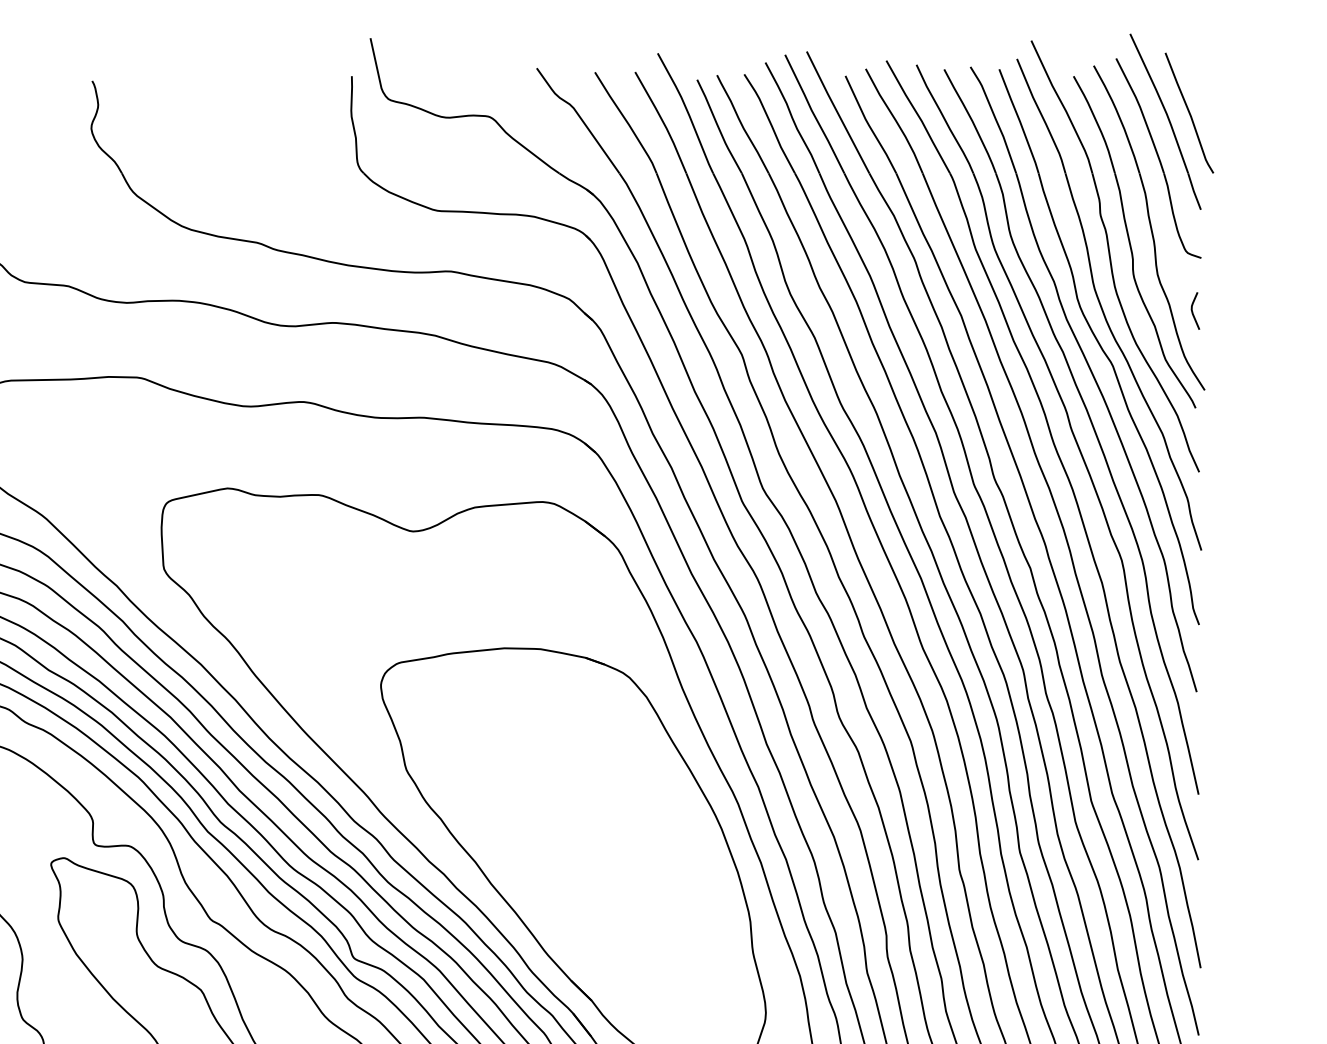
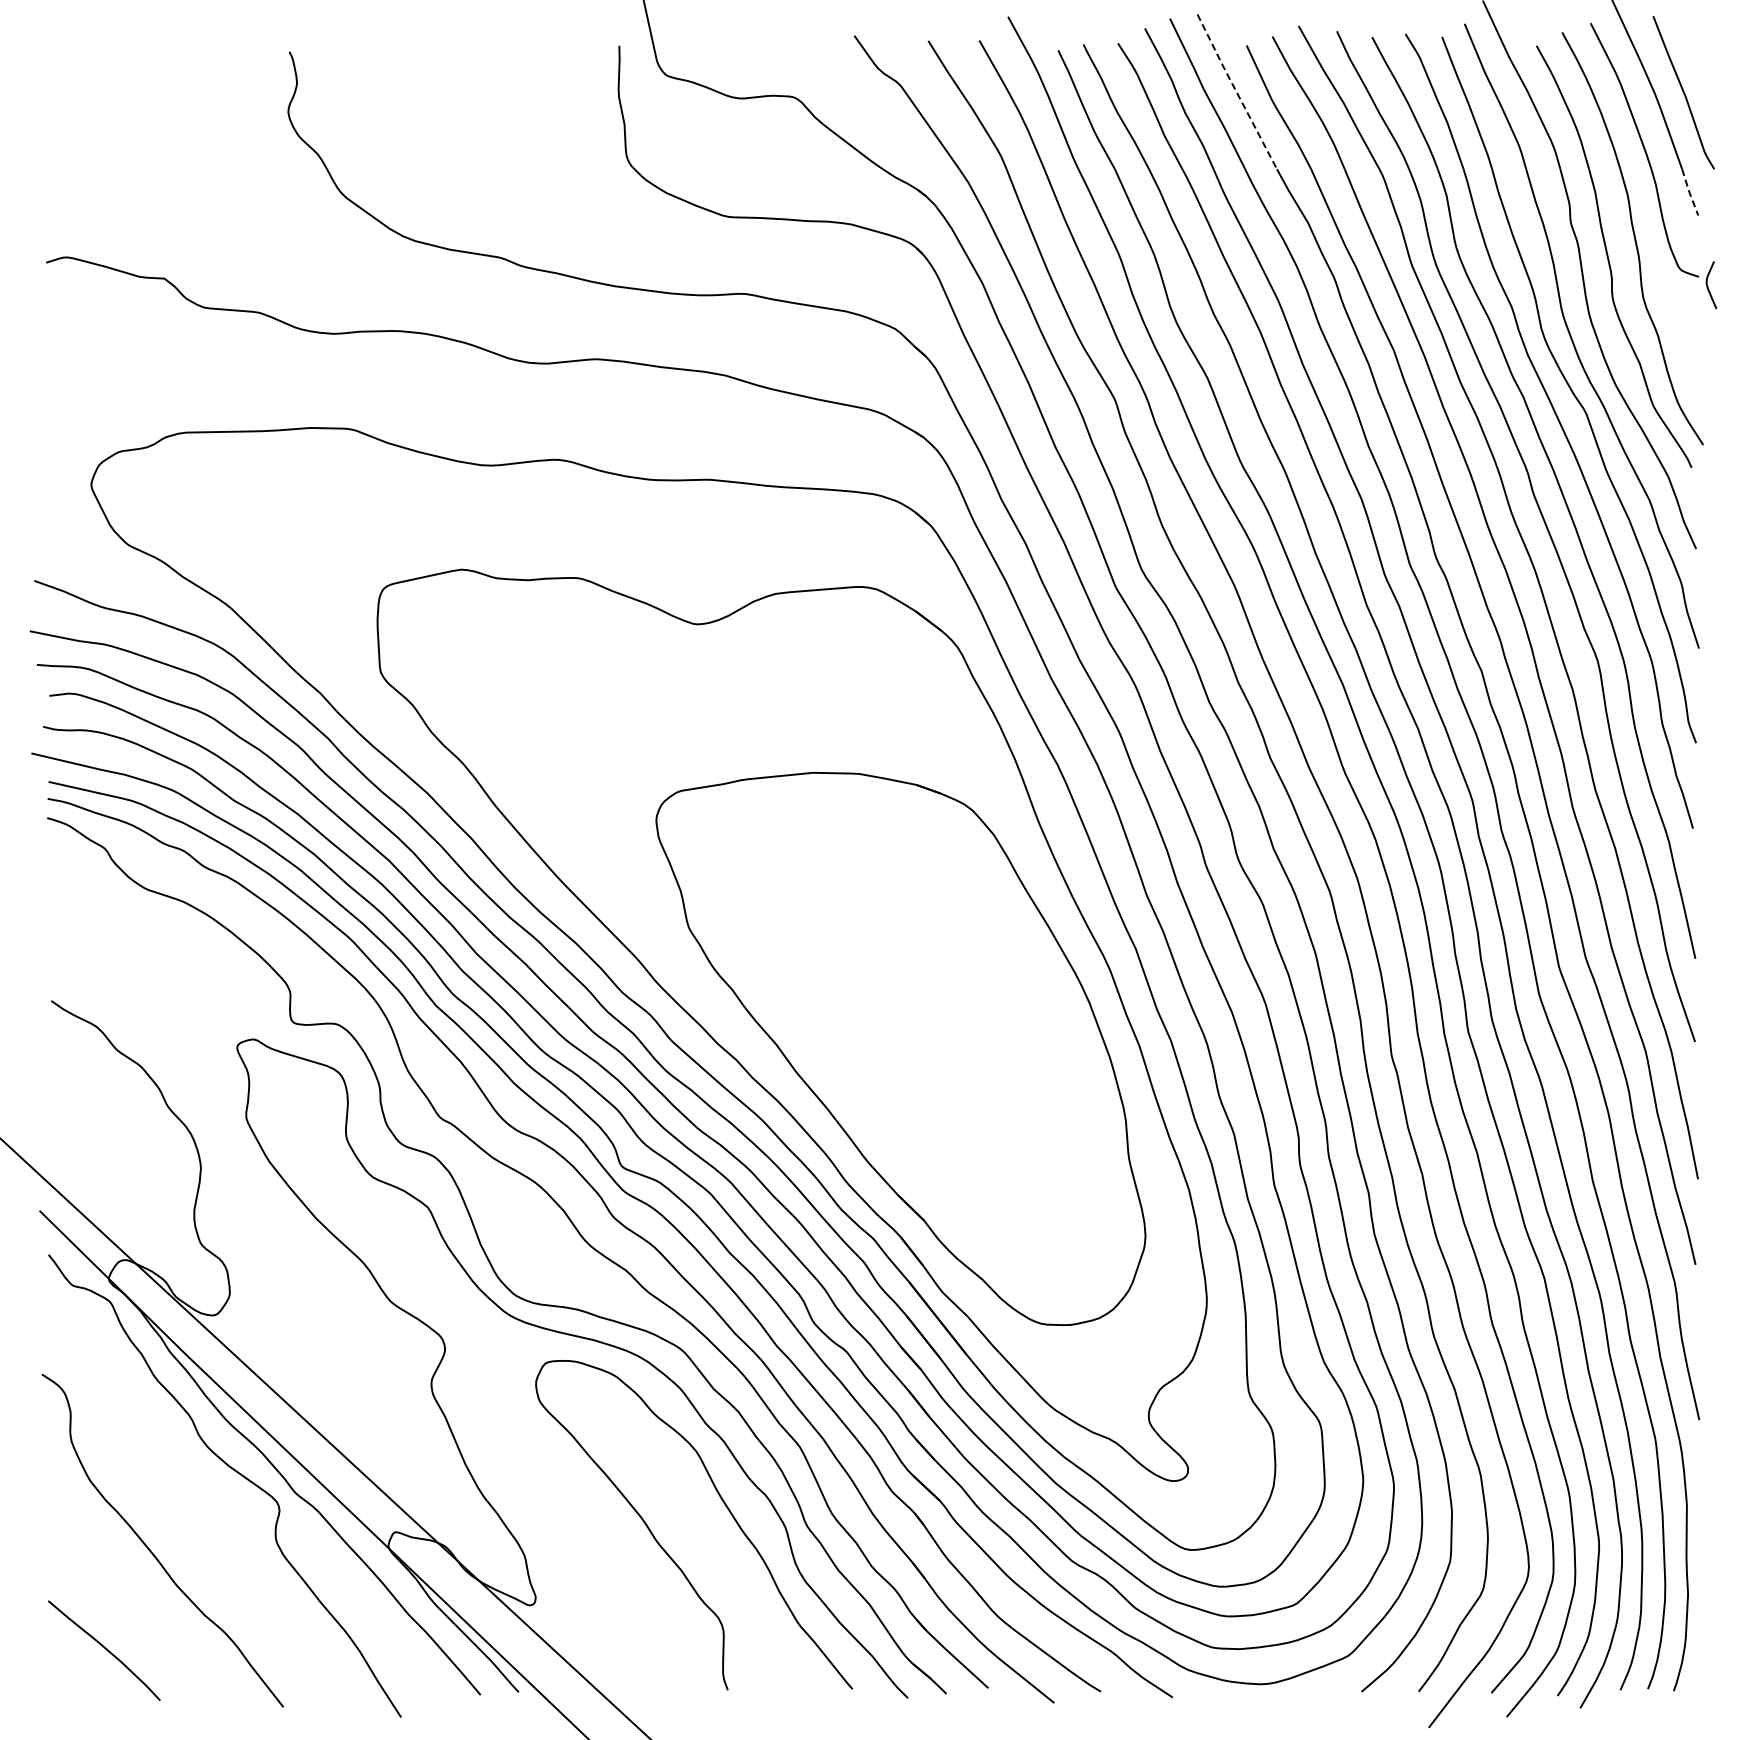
line: (837, 112) -> (1236, 91), solid -> dashed
line: (1193, 191) -> (1689, 192), solid -> dashed
curve: (1193, 312) -> (1708, 286), moved

